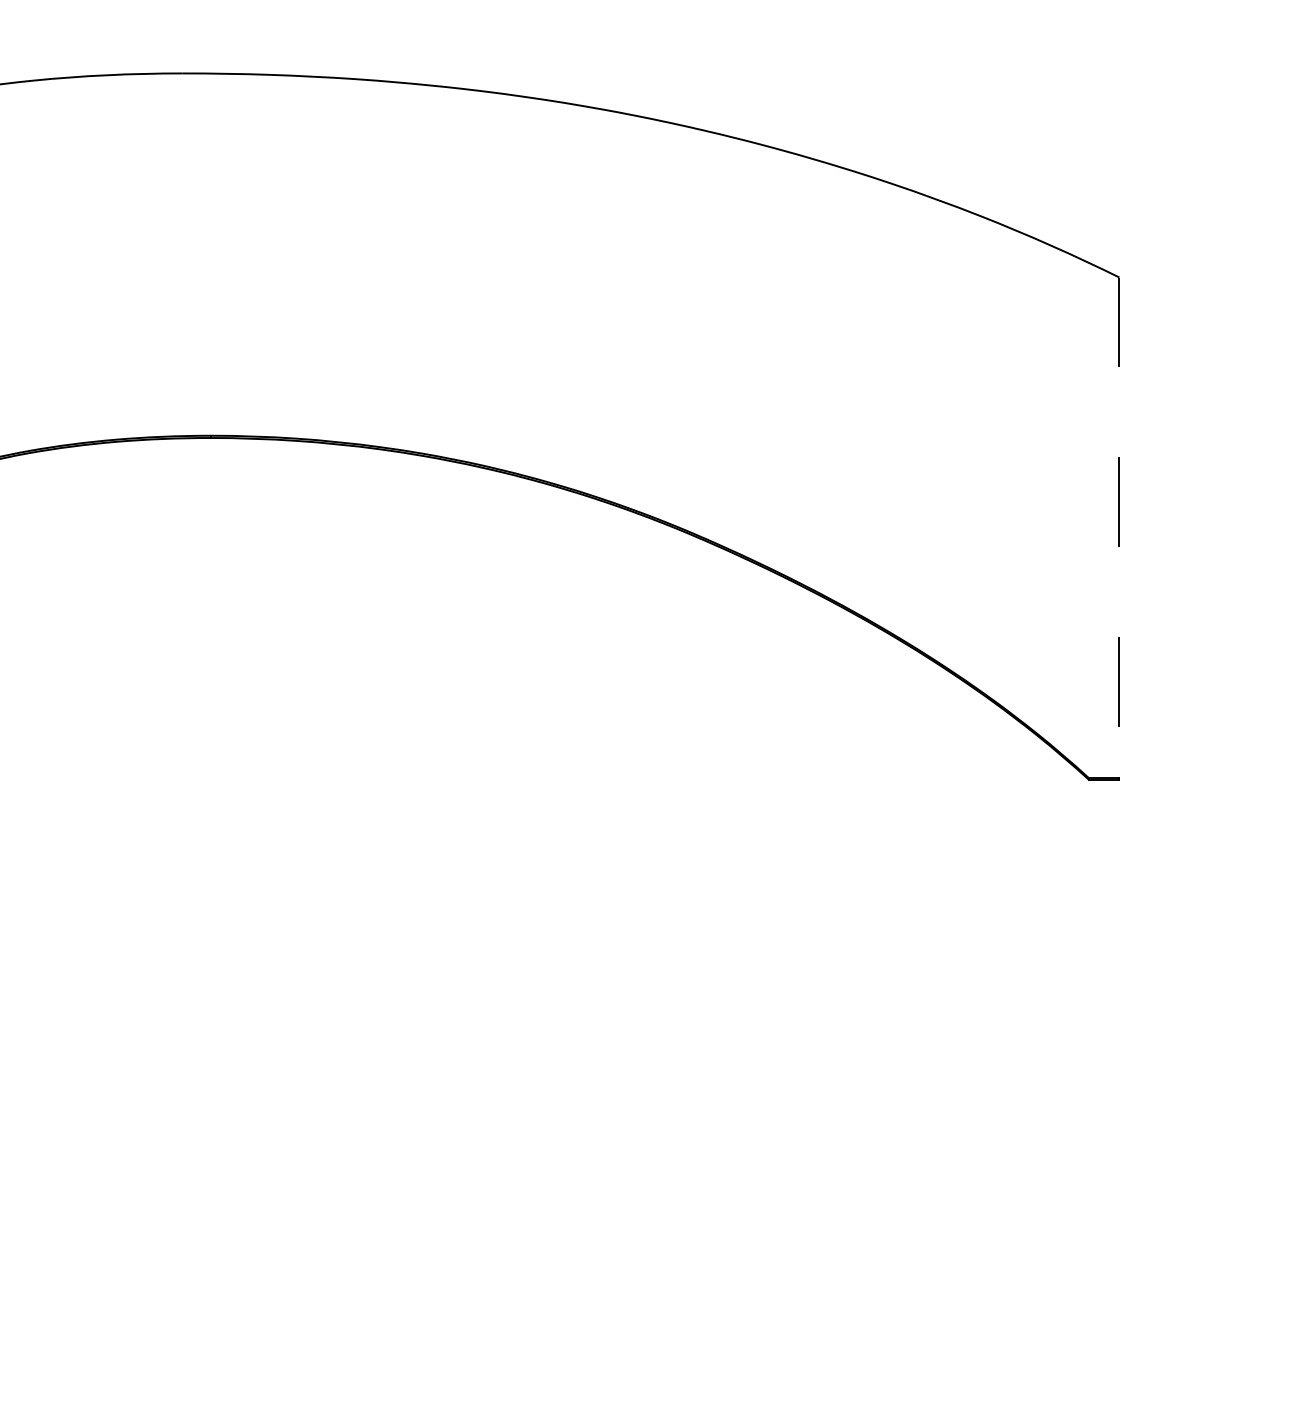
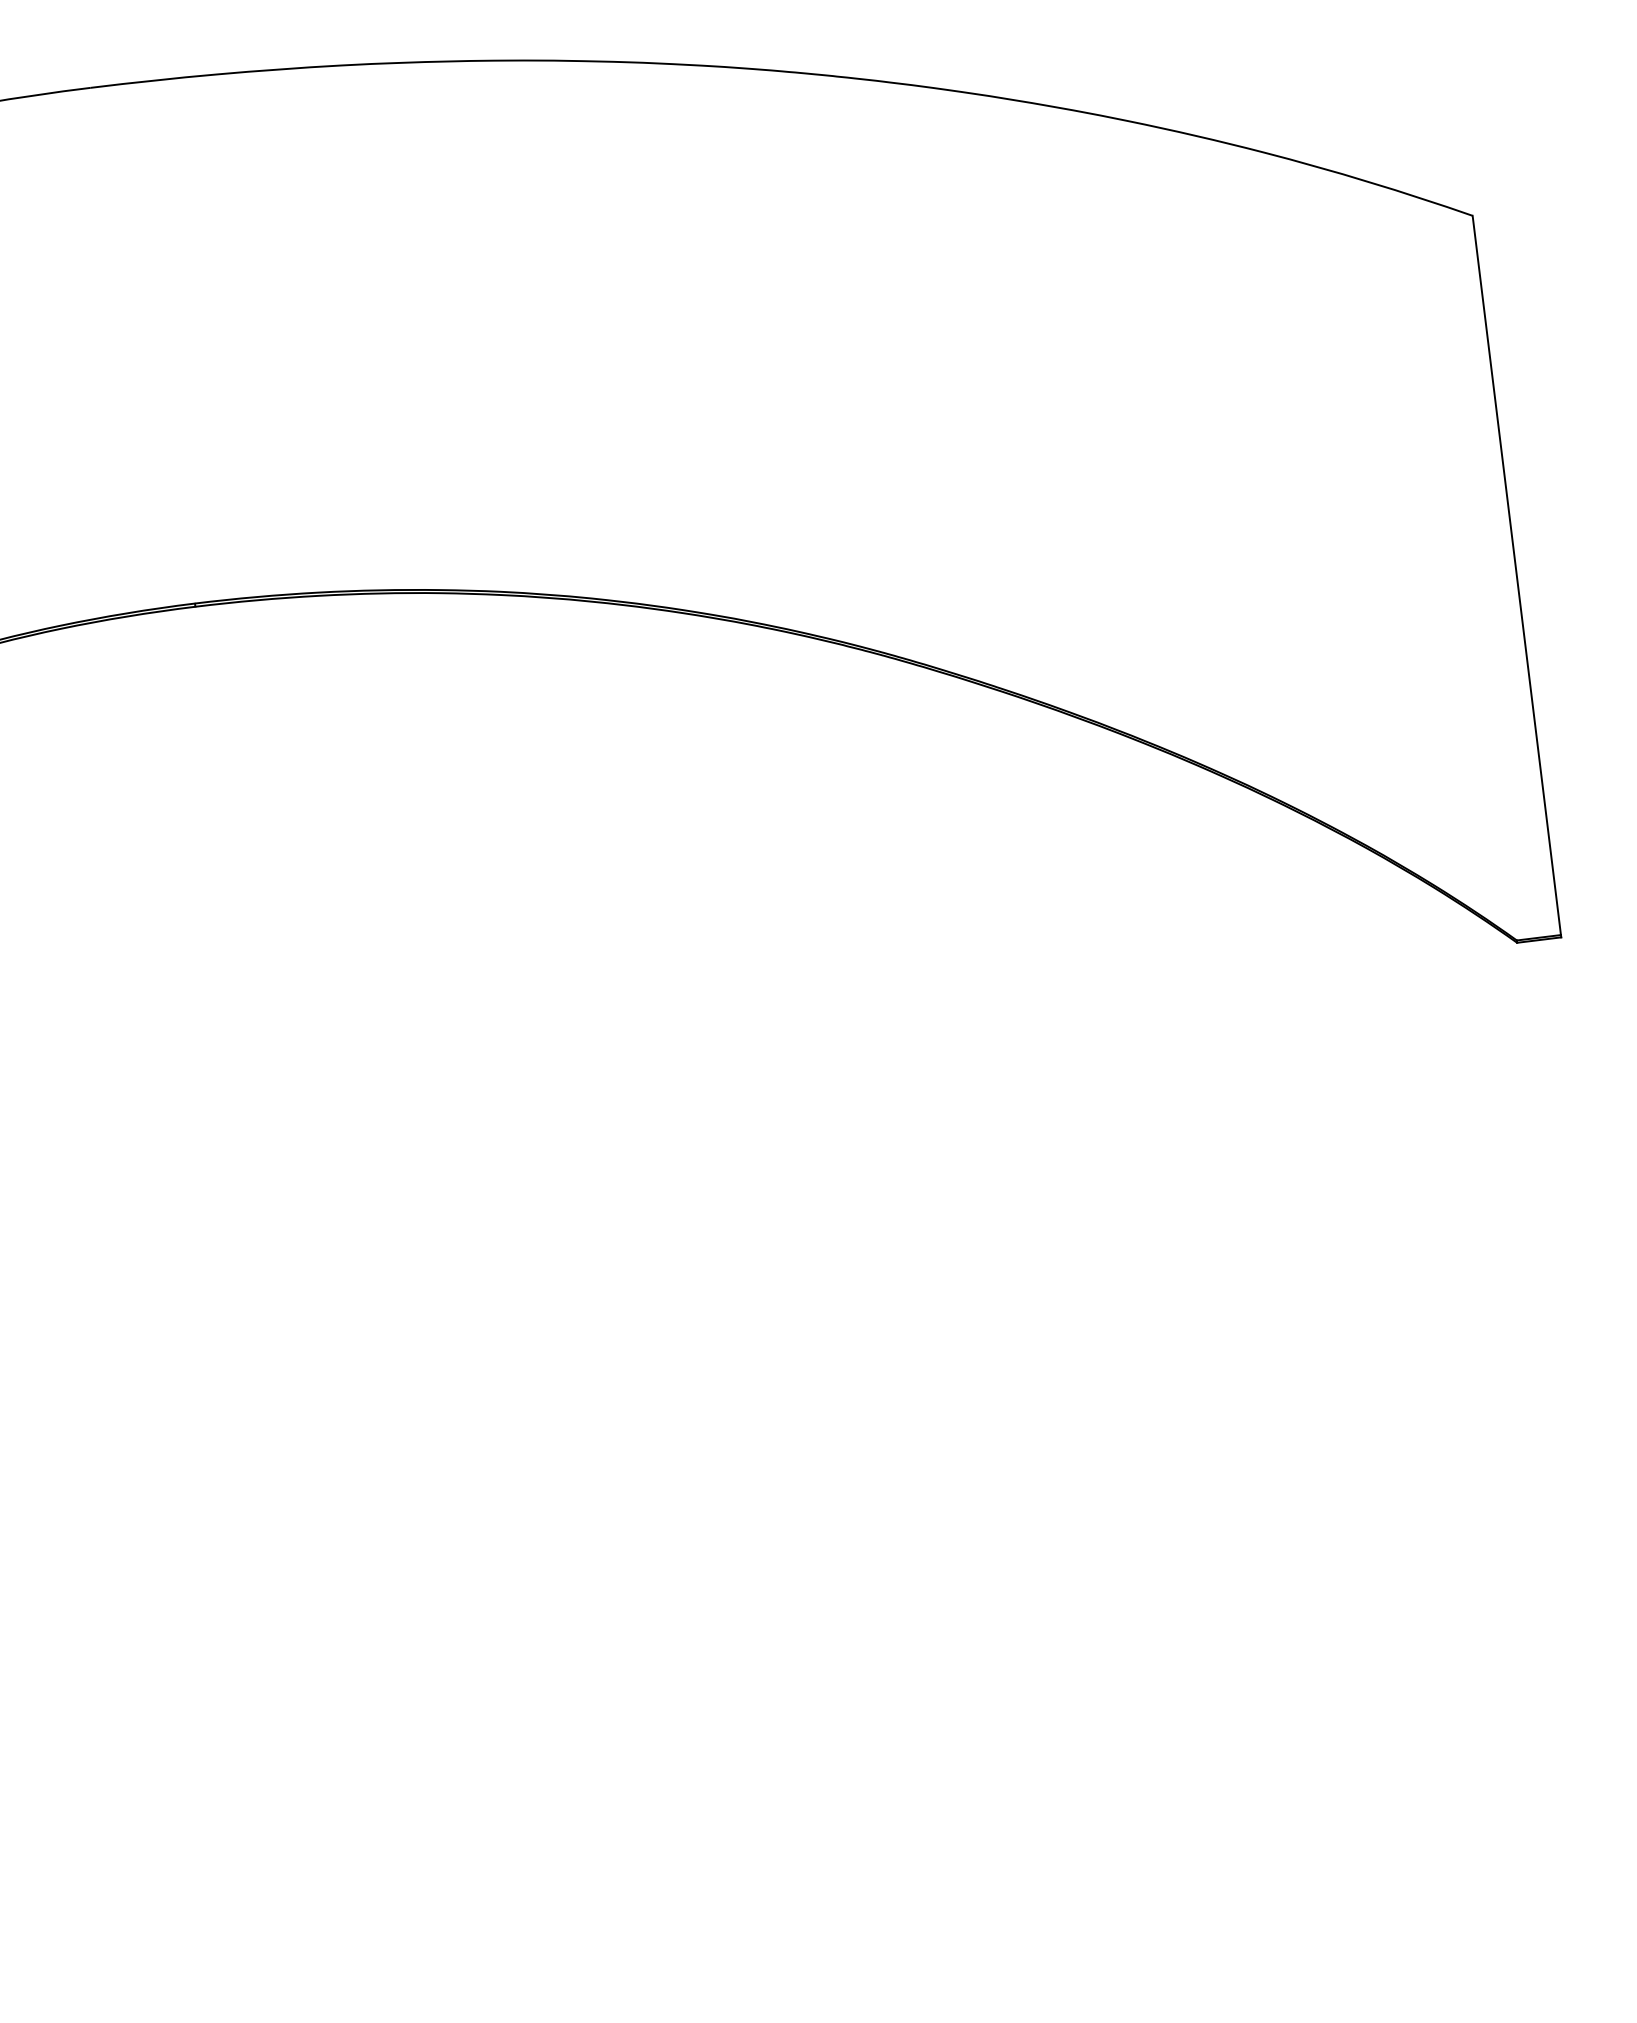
line: (1119, 528) -> (1517, 576), dashed -> solid

